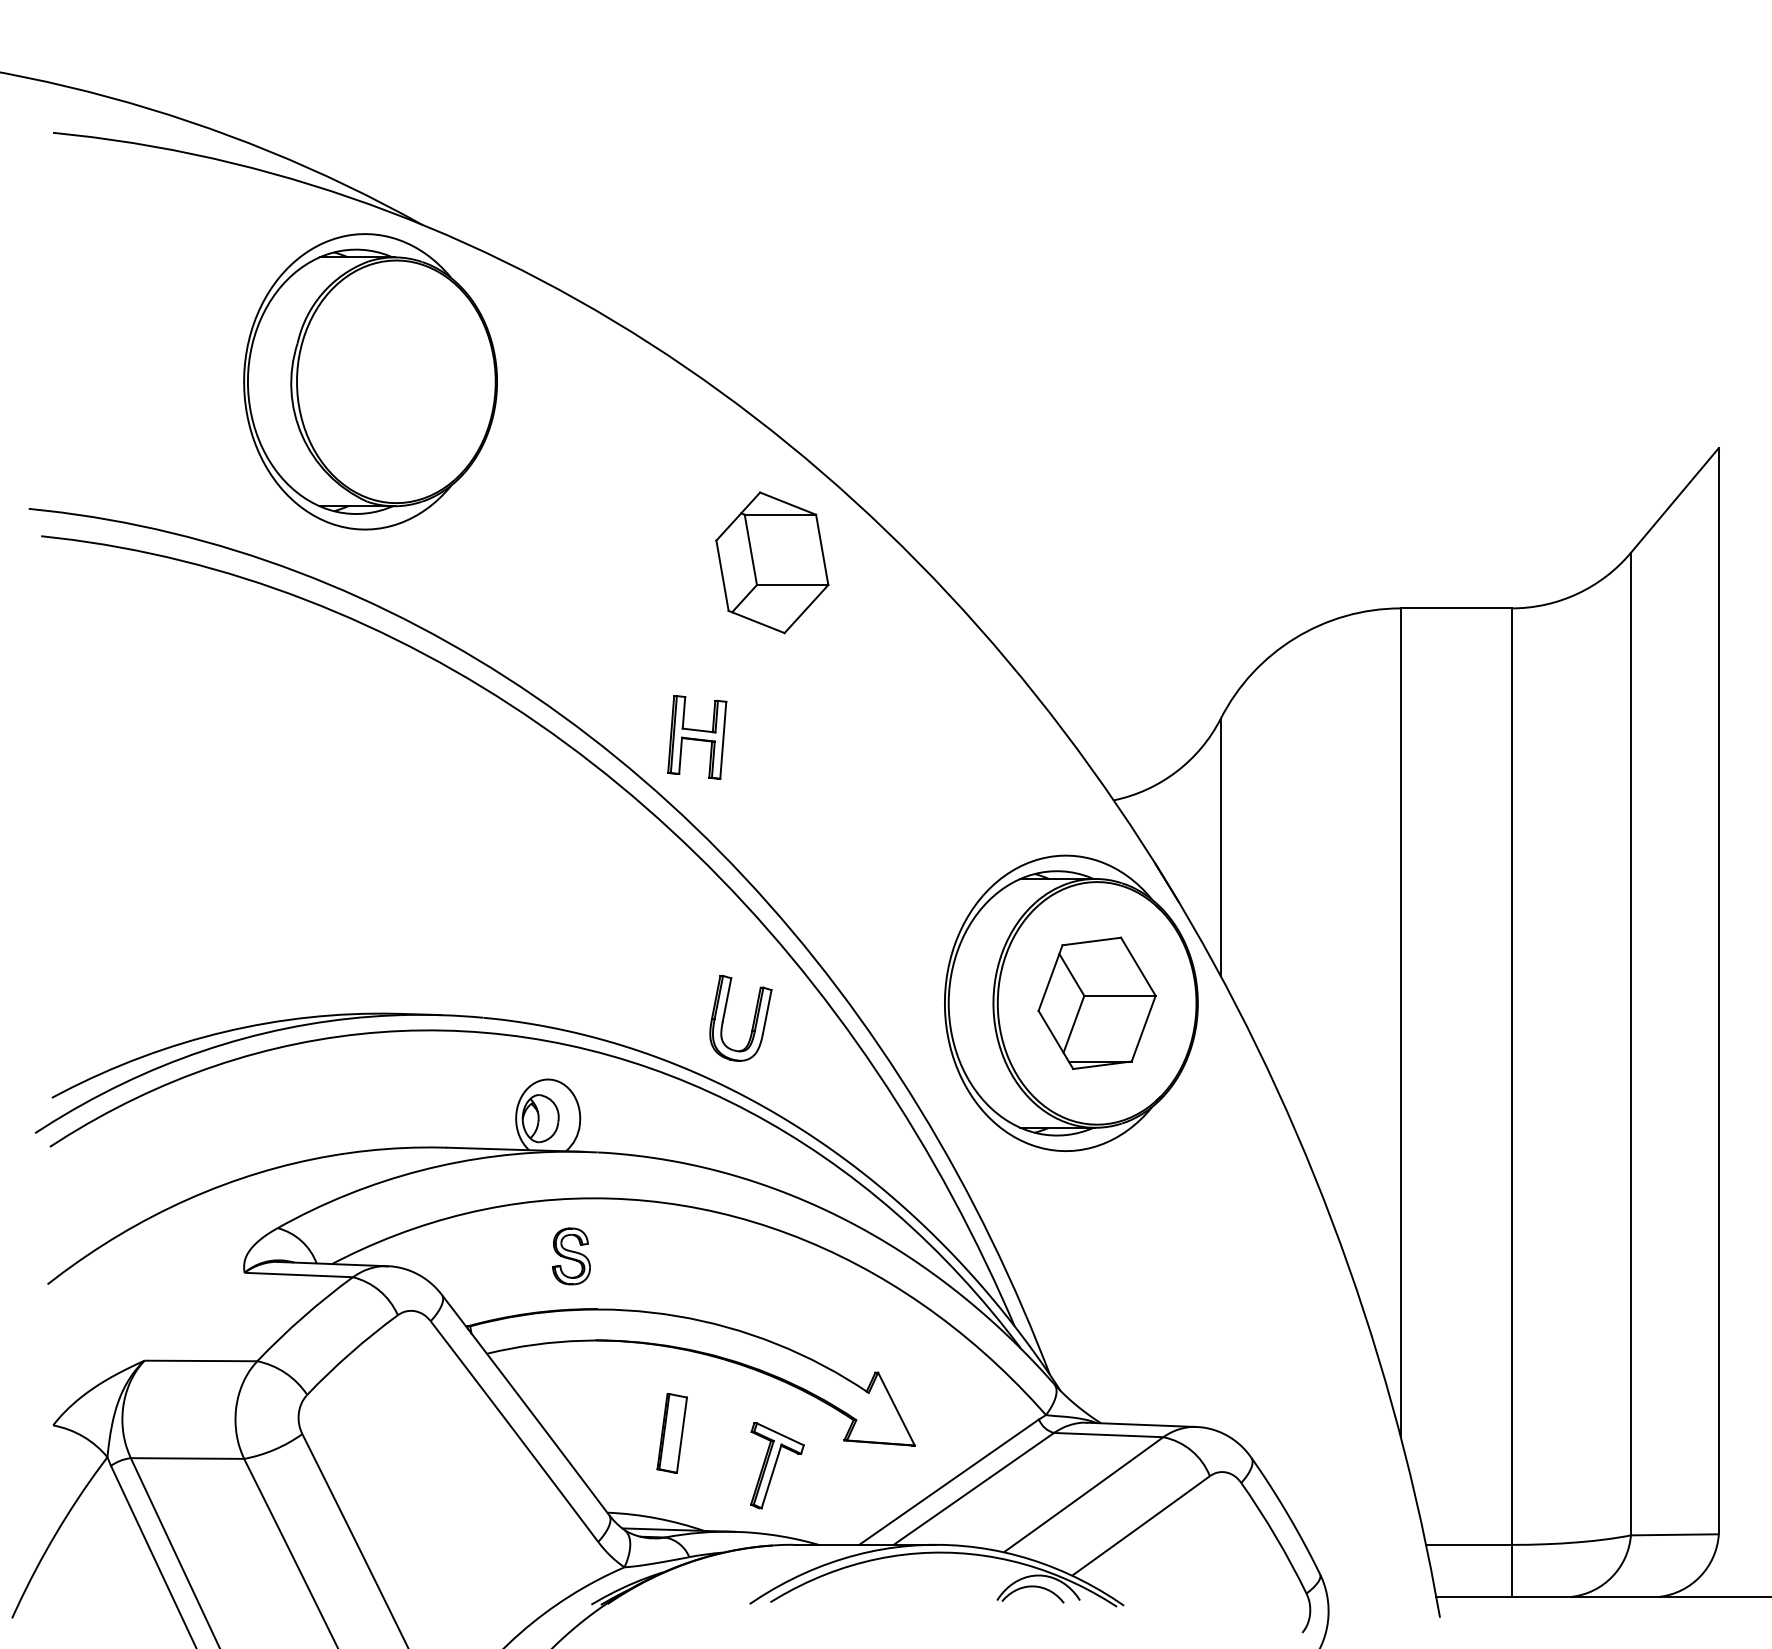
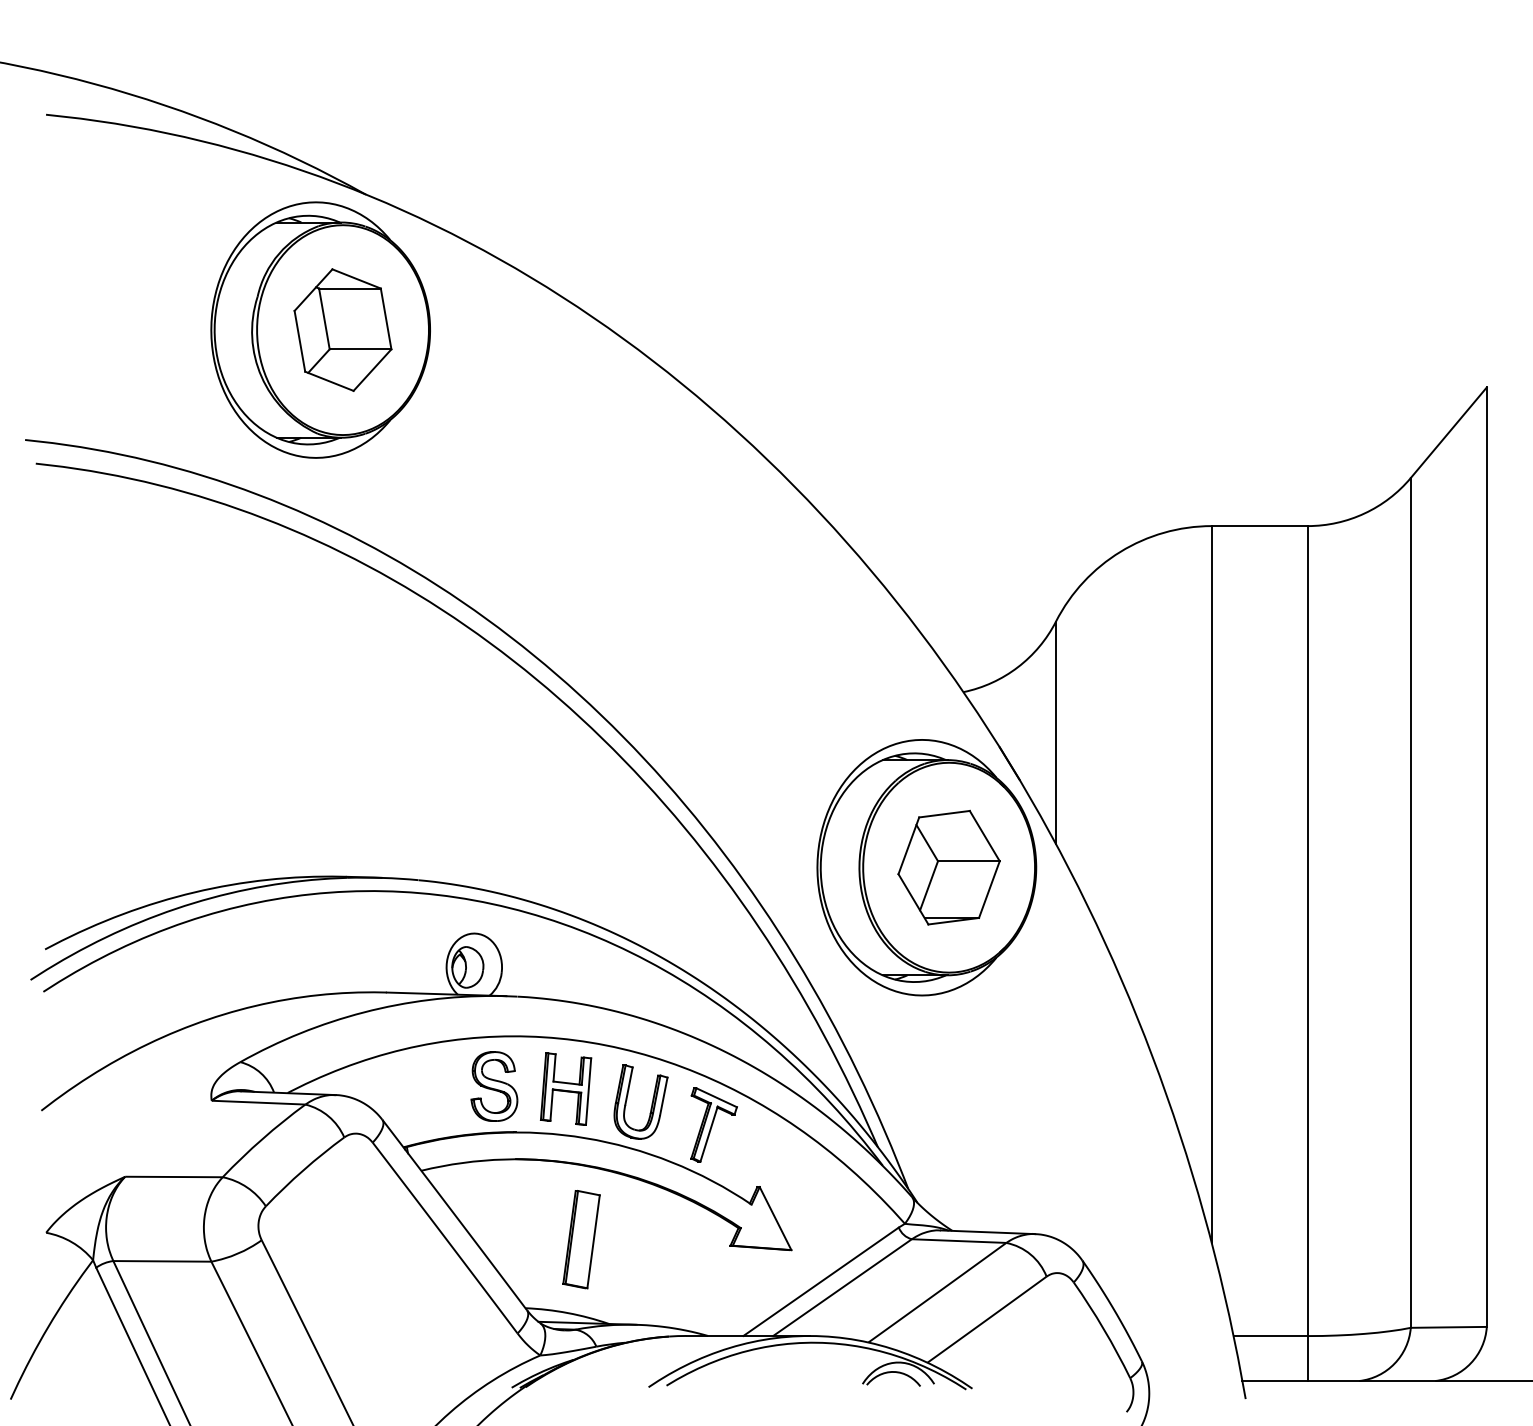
part: (772, 562) -> (343, 329), moved
part: (697, 737) -> (566, 1089), moved
part: (753, 1018) -> (651, 1102), moved
part: (571, 1256) -> (494, 1086), size x1.43
part: (672, 1433) -> (581, 1239), size x1.43
part: (777, 1465) -> (714, 1124), moved

